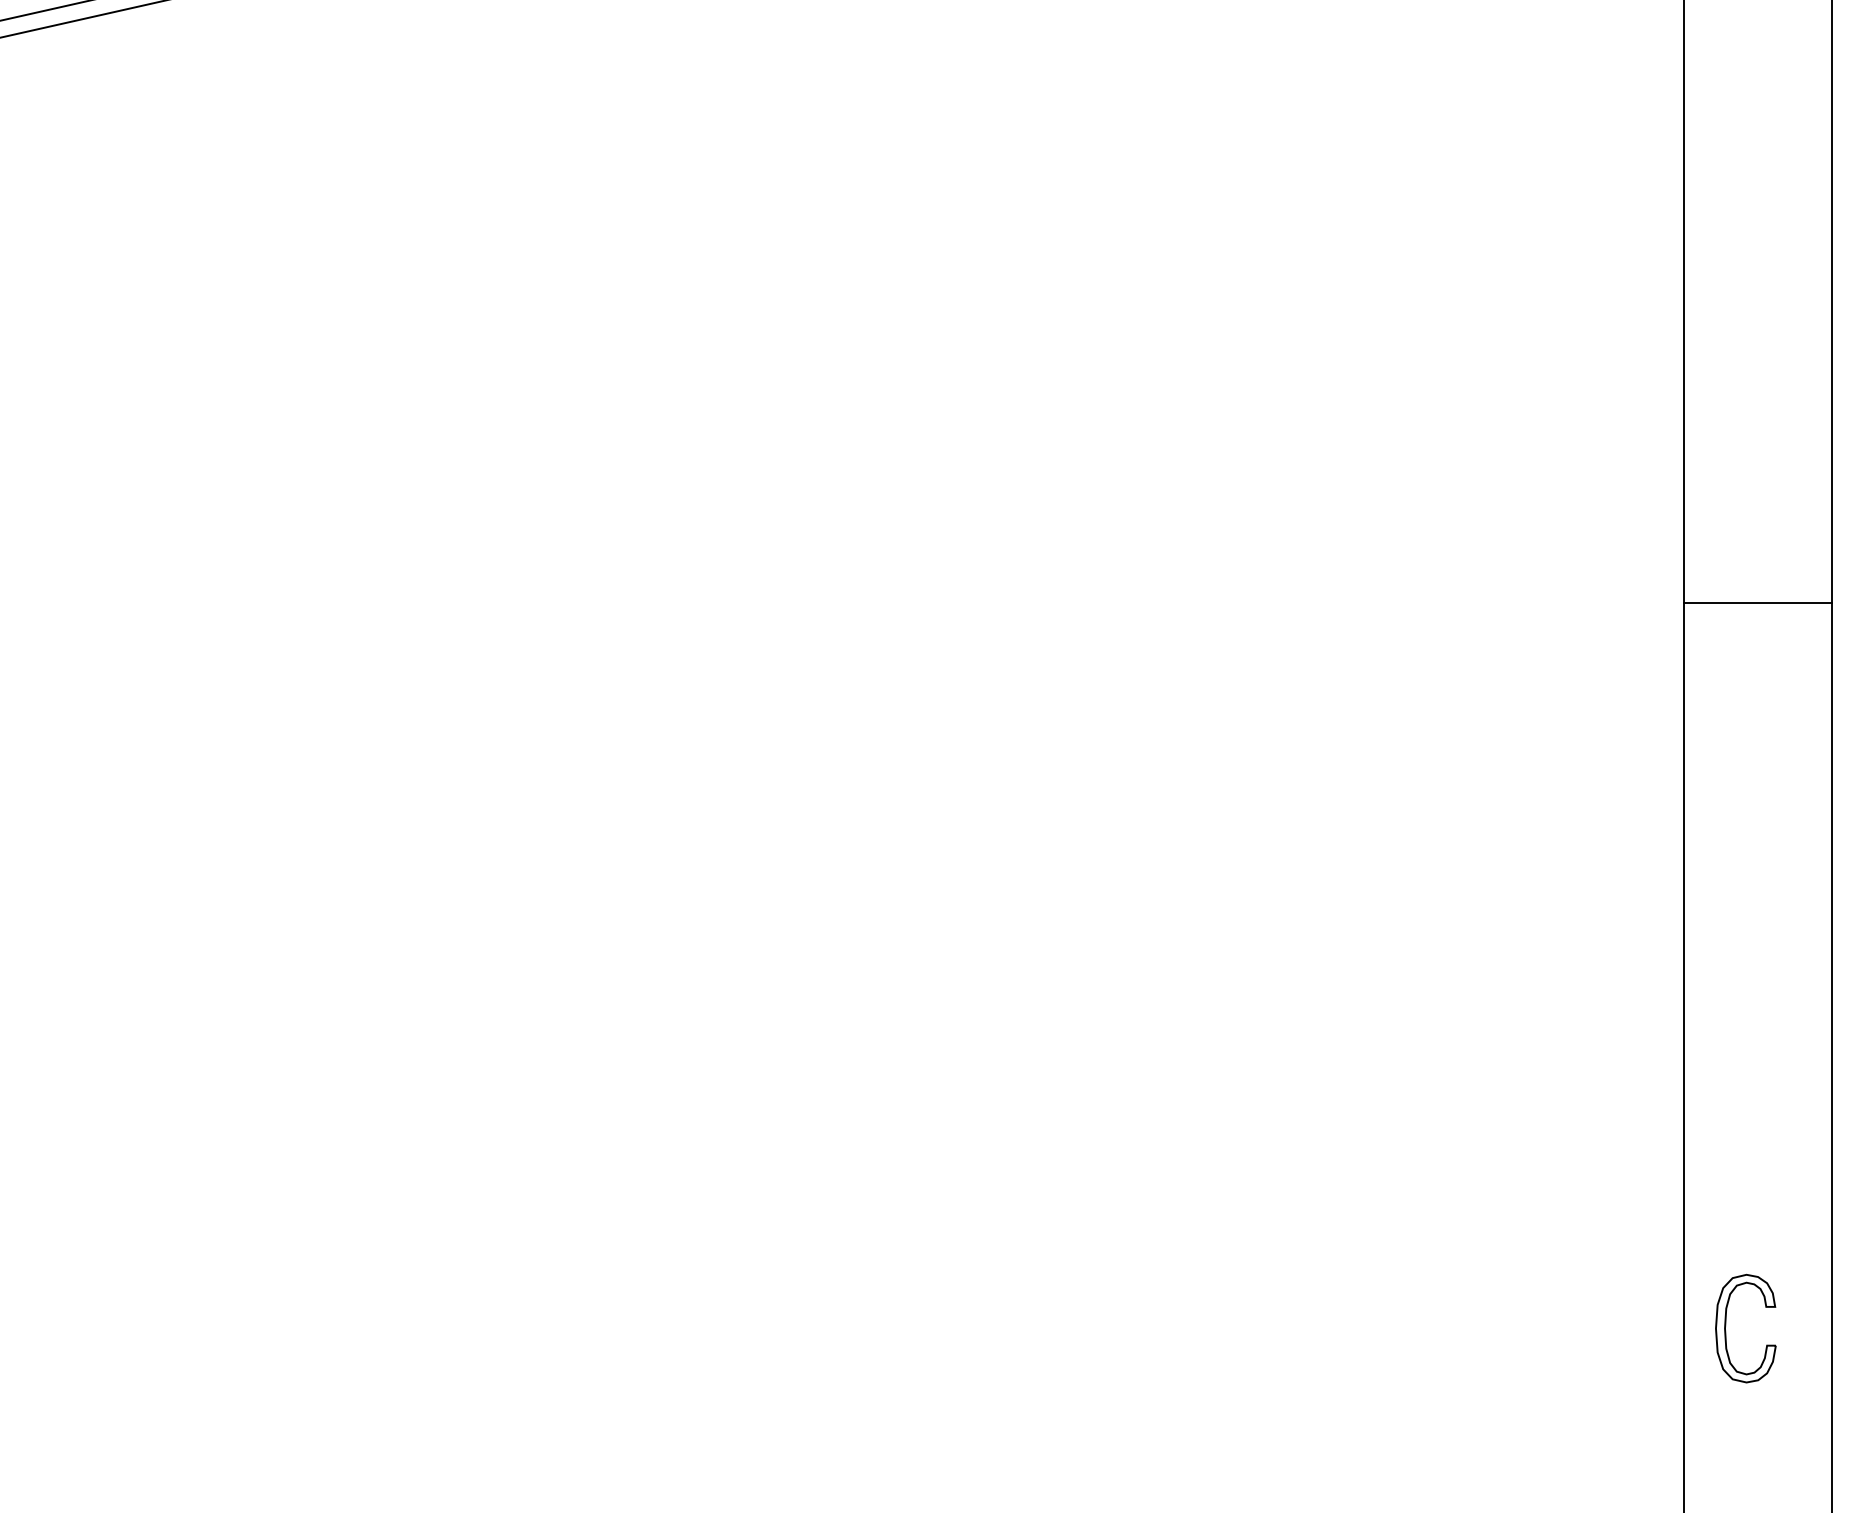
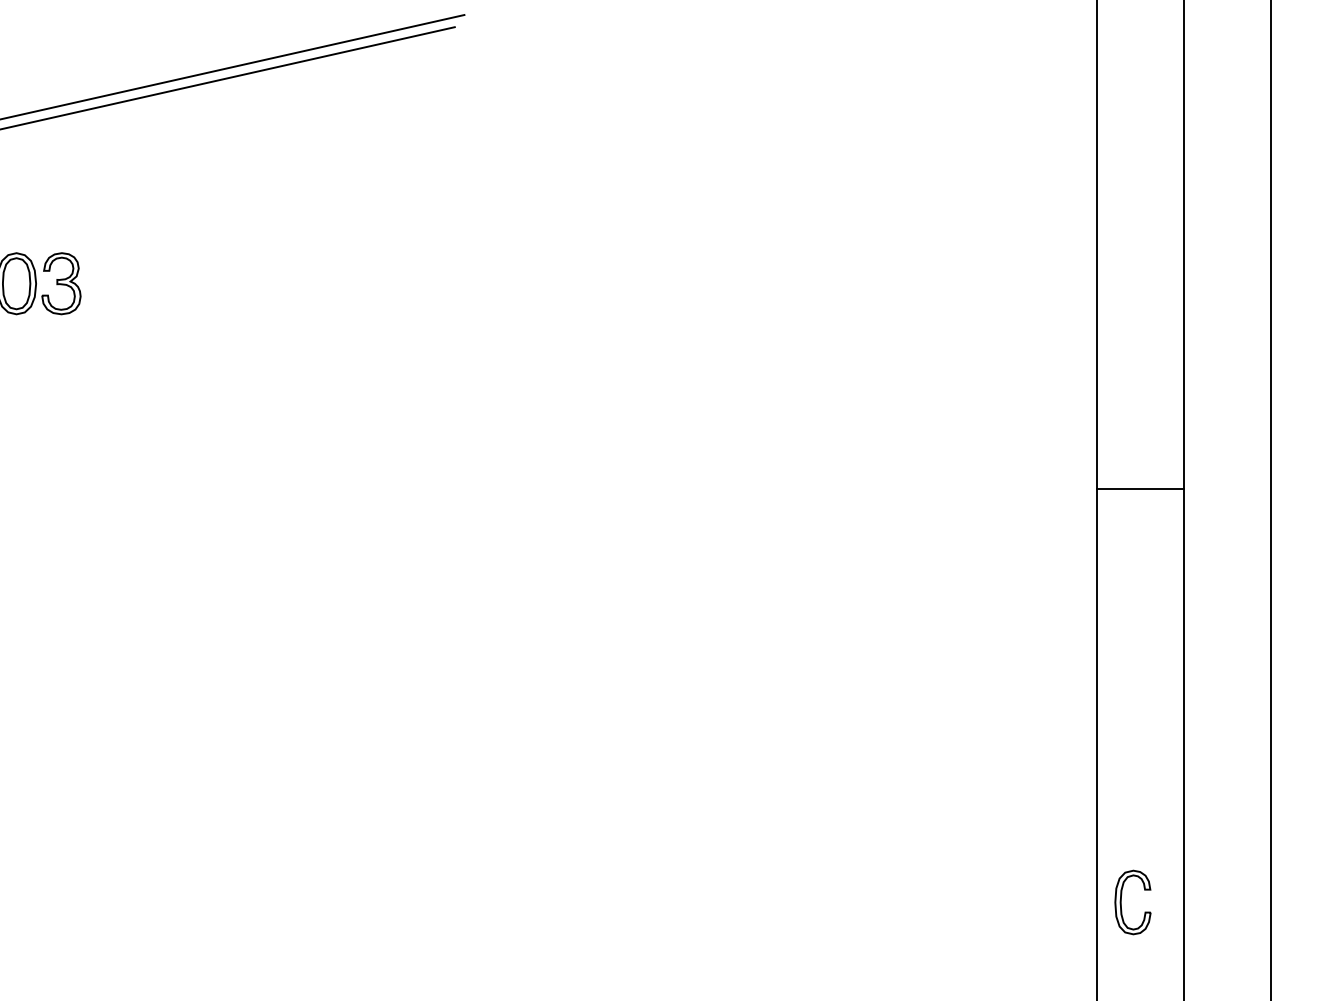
line: (1756, 602) -> (1139, 489), moved
part: (1726, 1328) -> (1121, 902), moved

